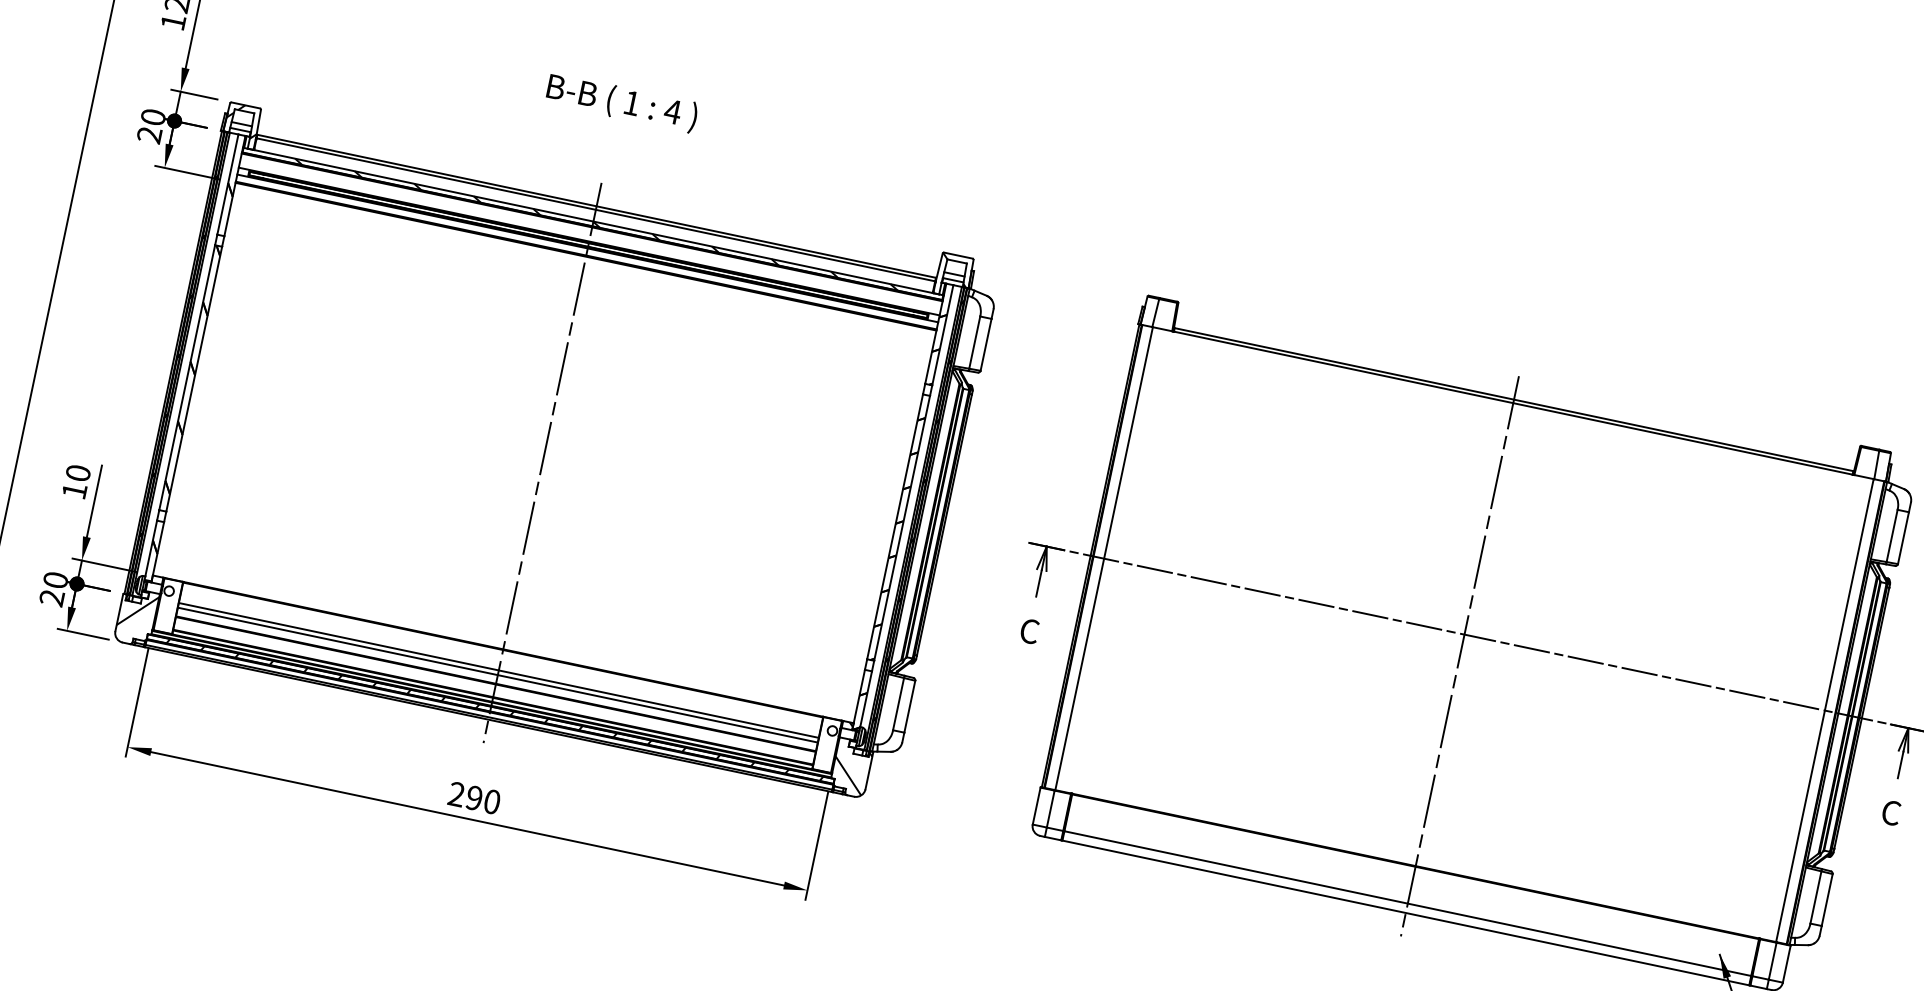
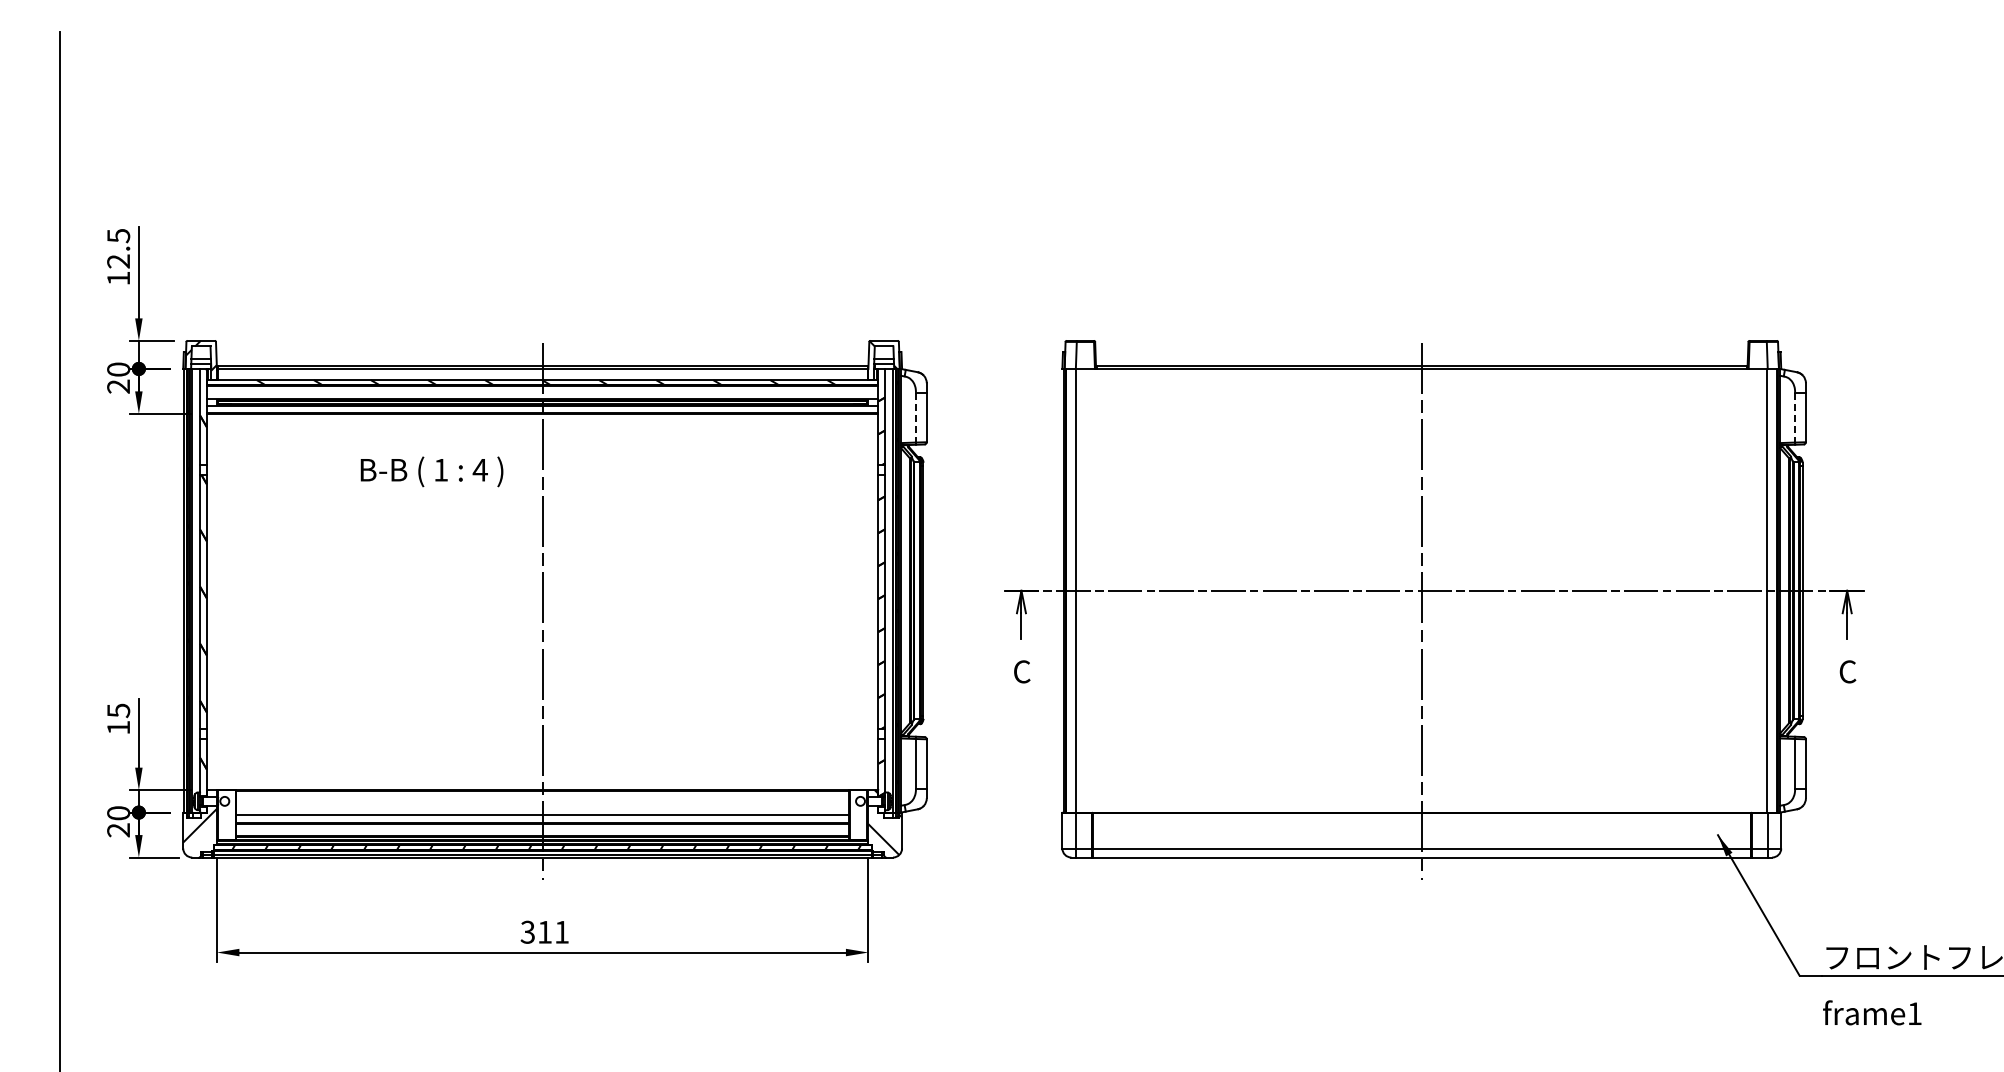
text: (621, 102) -> (431, 471), moved
line: (974, 343) -> (915, 418), solid -> dashed
text: (78, 472) -> (118, 710), 10 -> 15
line: (1892, 537) -> (1795, 418), solid -> dashed
line: (498, 670) -> (542, 810), removed
text: (474, 797) -> (544, 931), 290 -> 311

